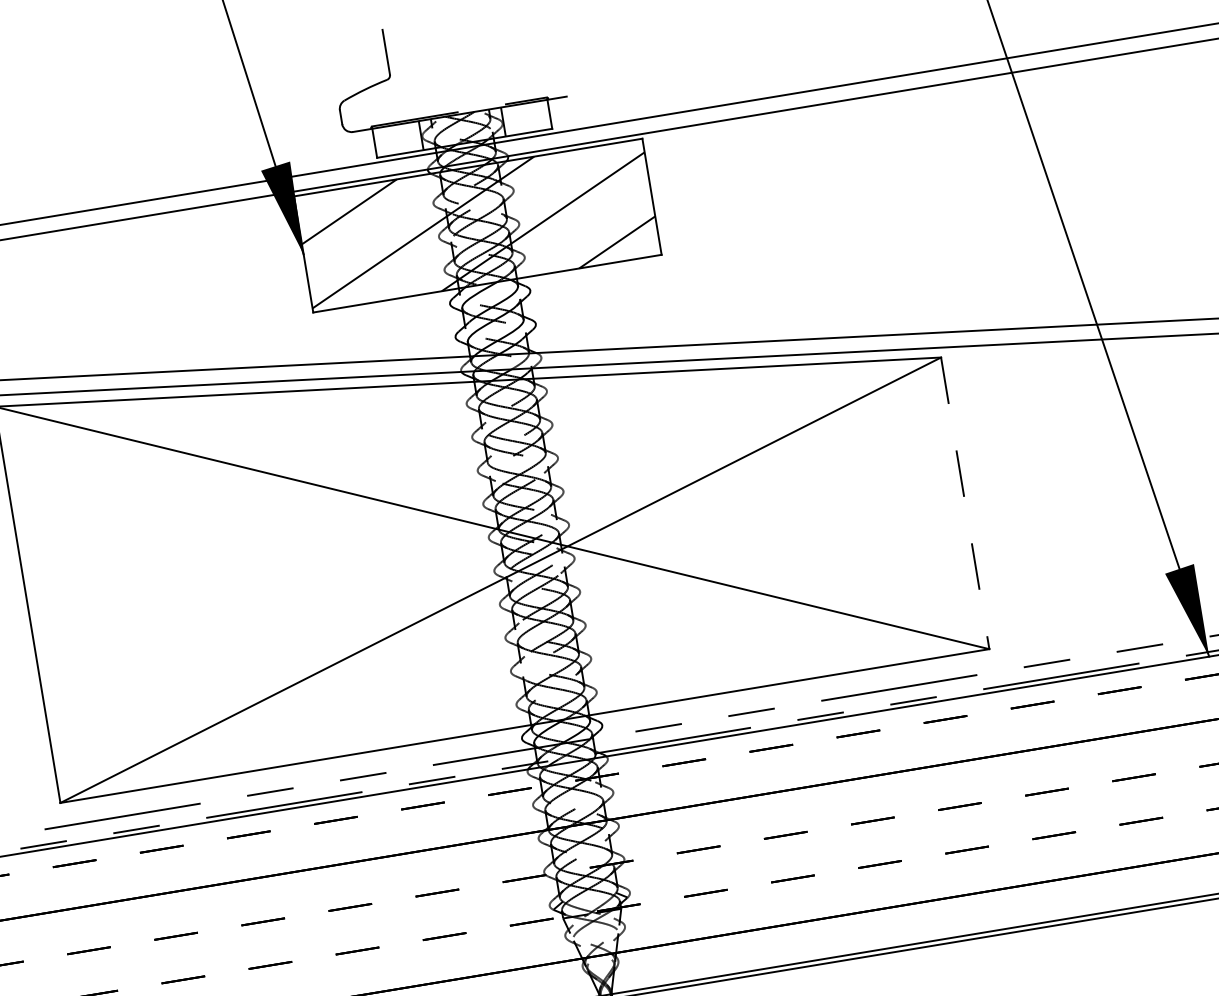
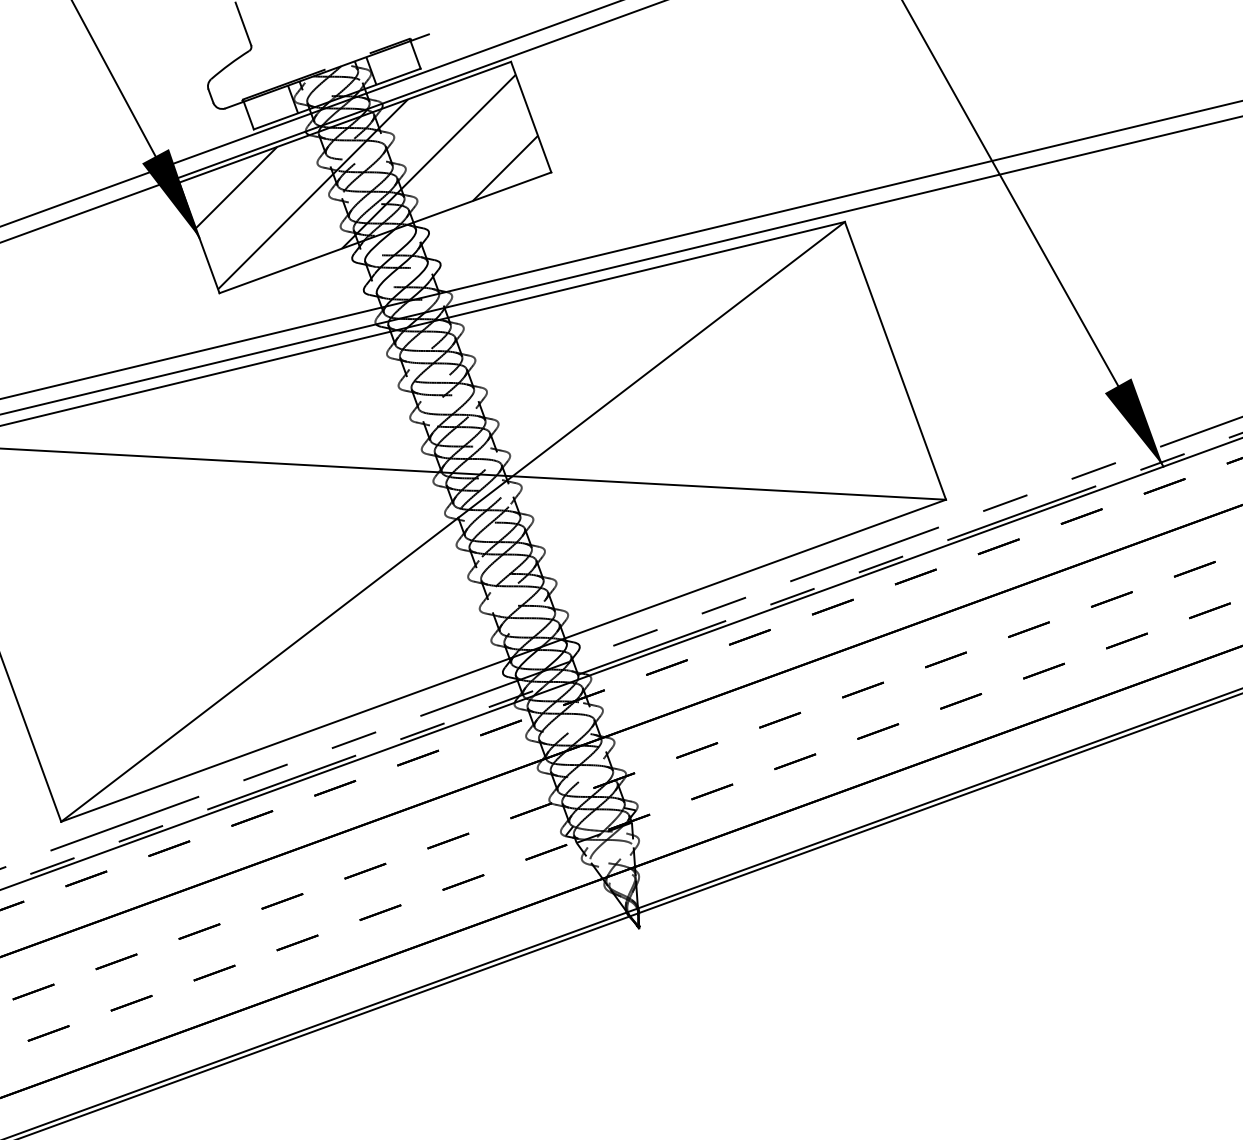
line: (965, 503) -> (895, 360), dashed -> solid

